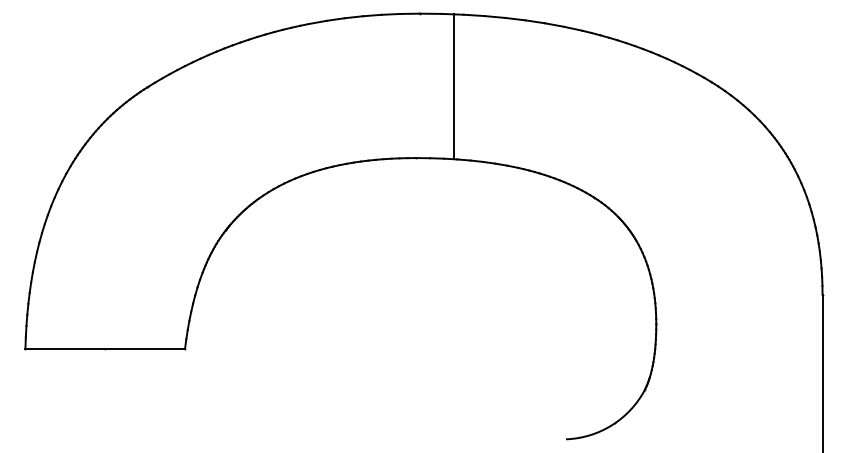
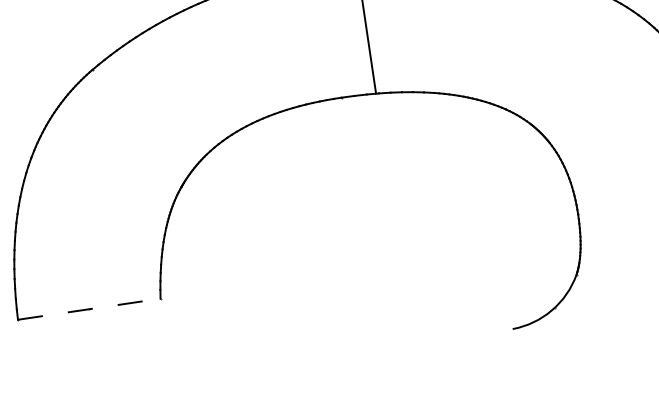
line: (105, 349) -> (89, 309), solid -> dashed

